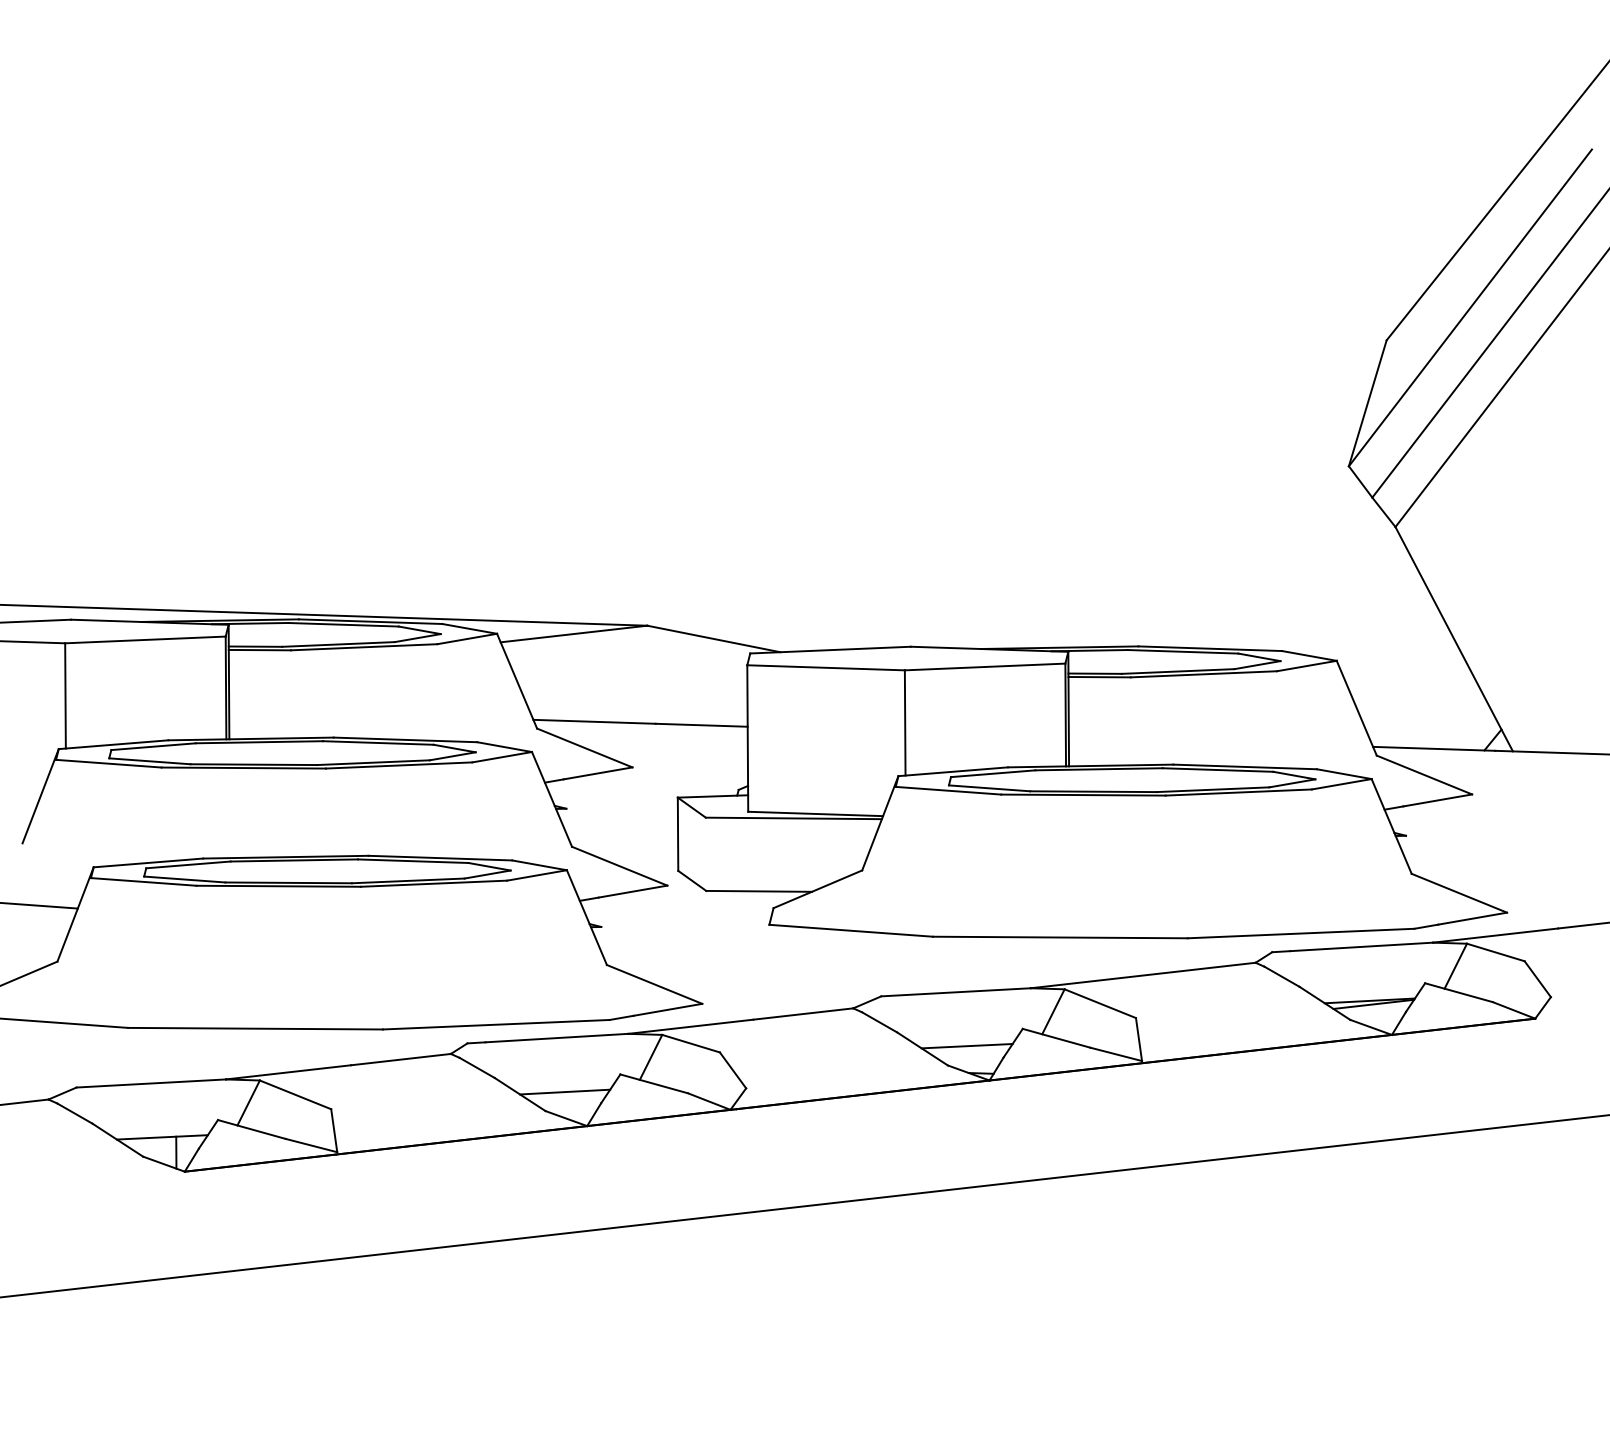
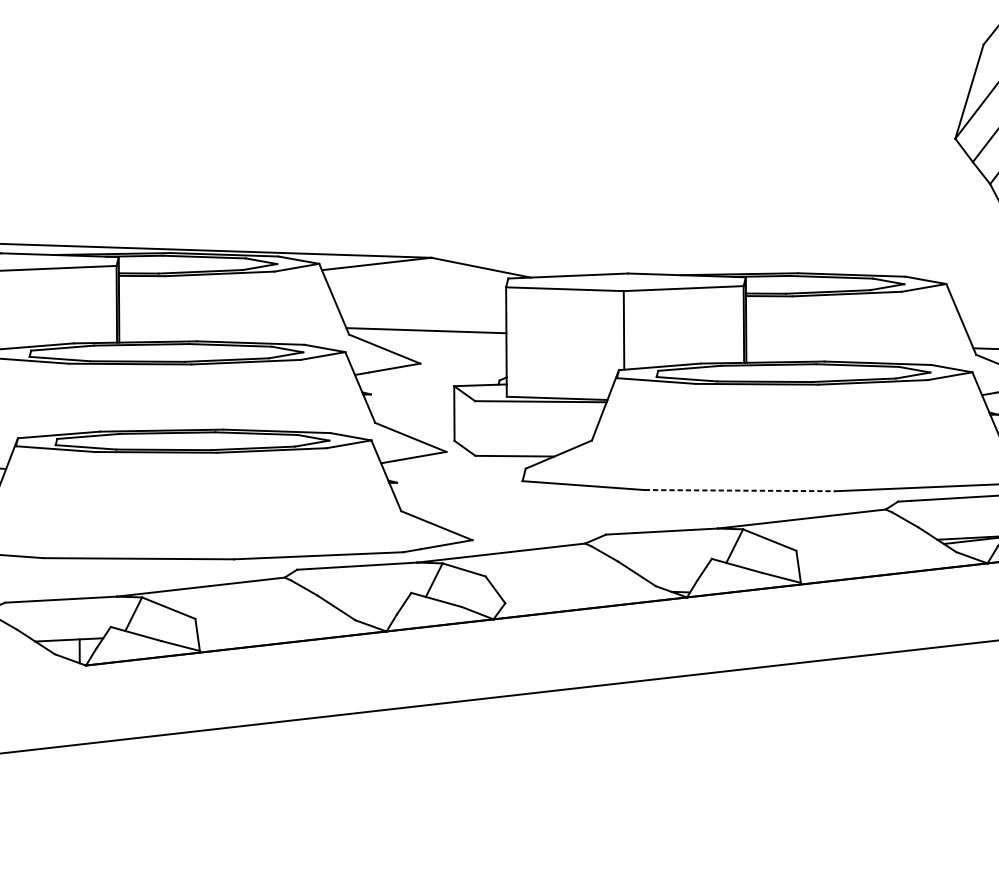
line: (1060, 937) -> (740, 490), solid -> dashed
line: (966, 1046) -> (669, 572), removed
line: (565, 1091) -> (370, 605), removed

